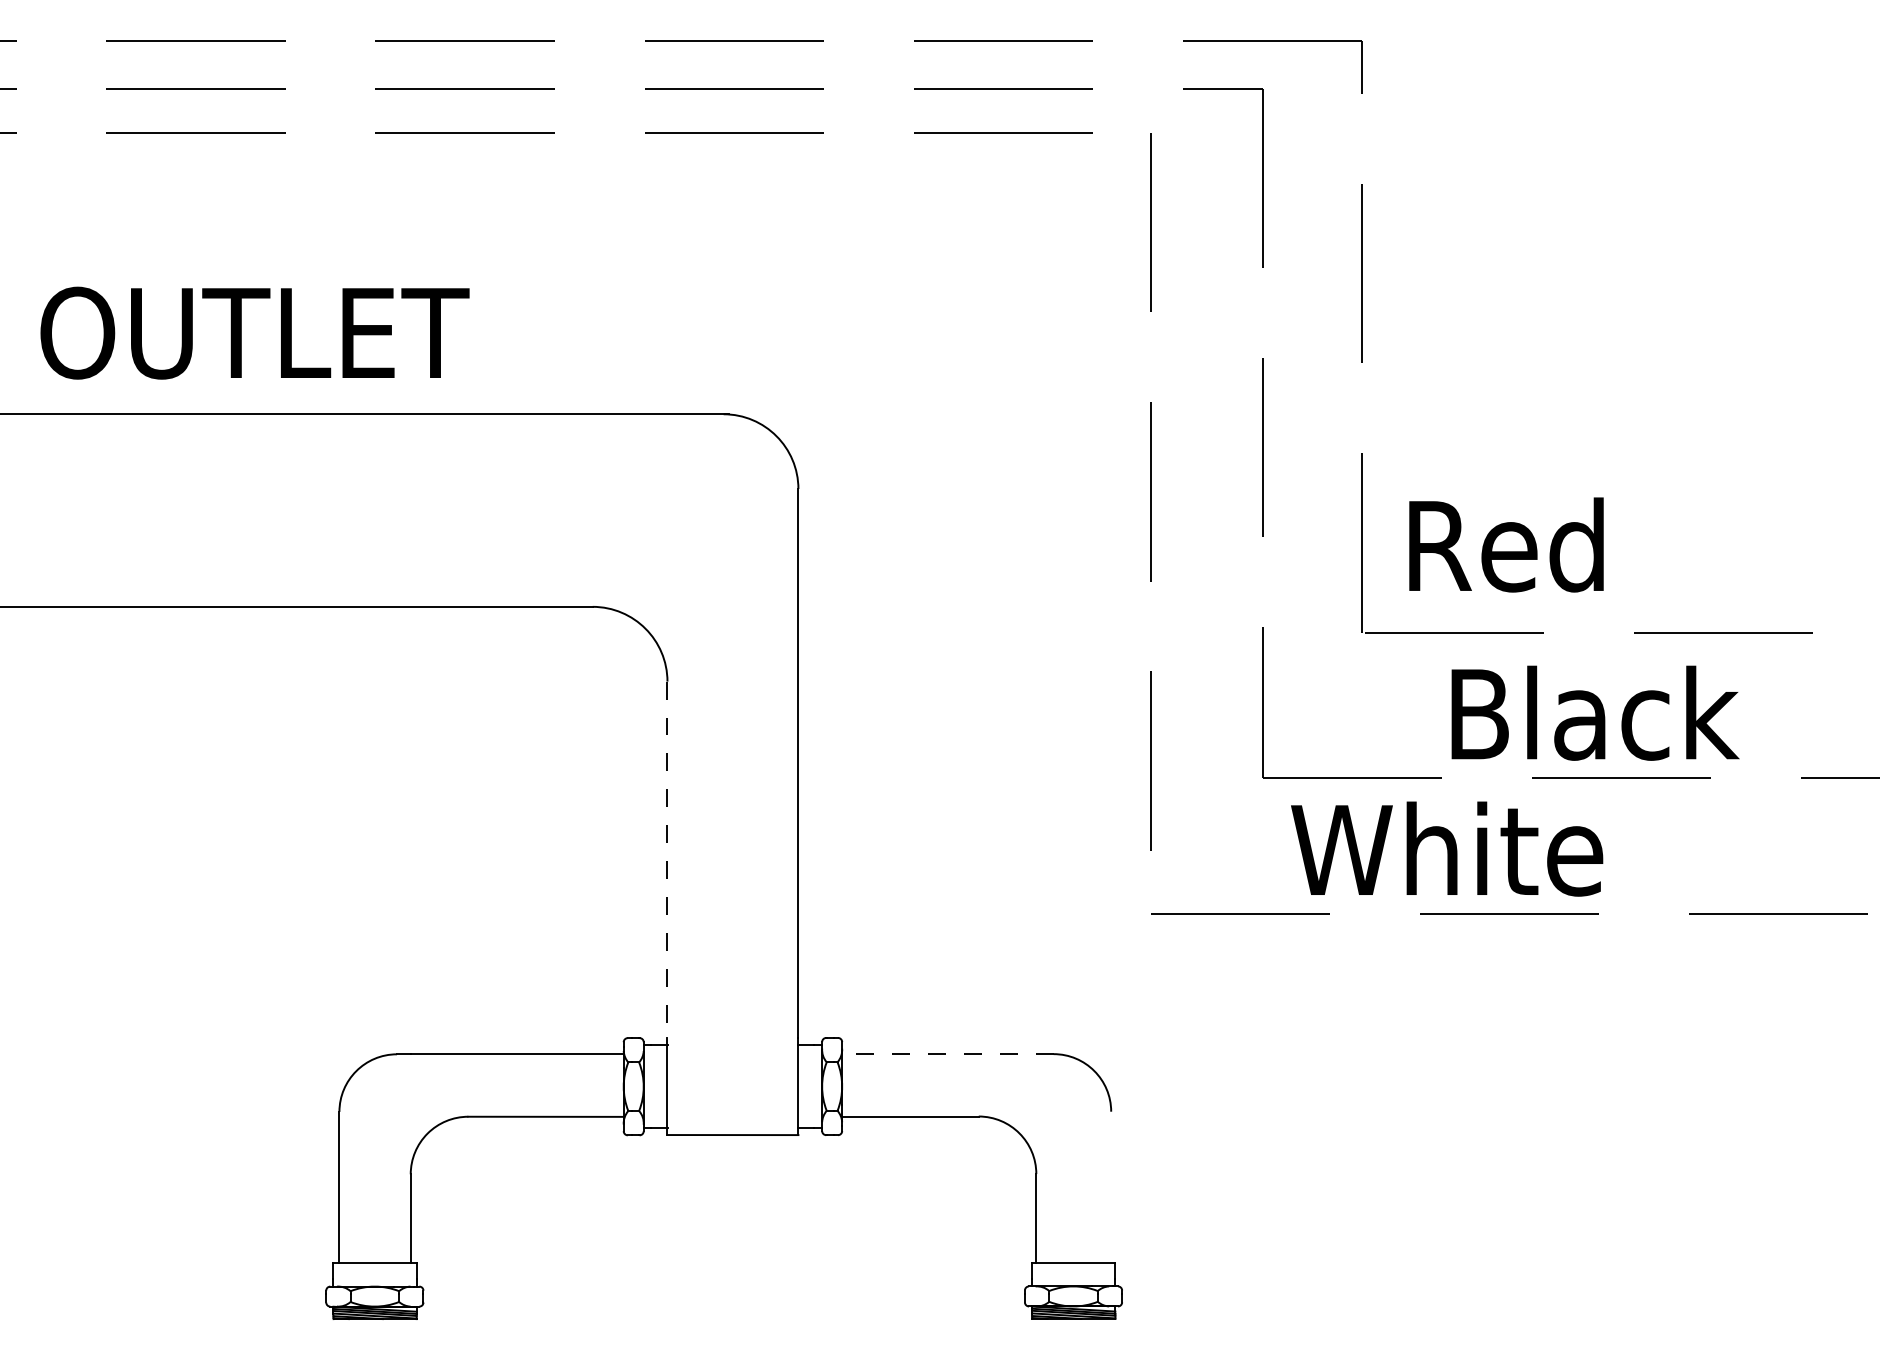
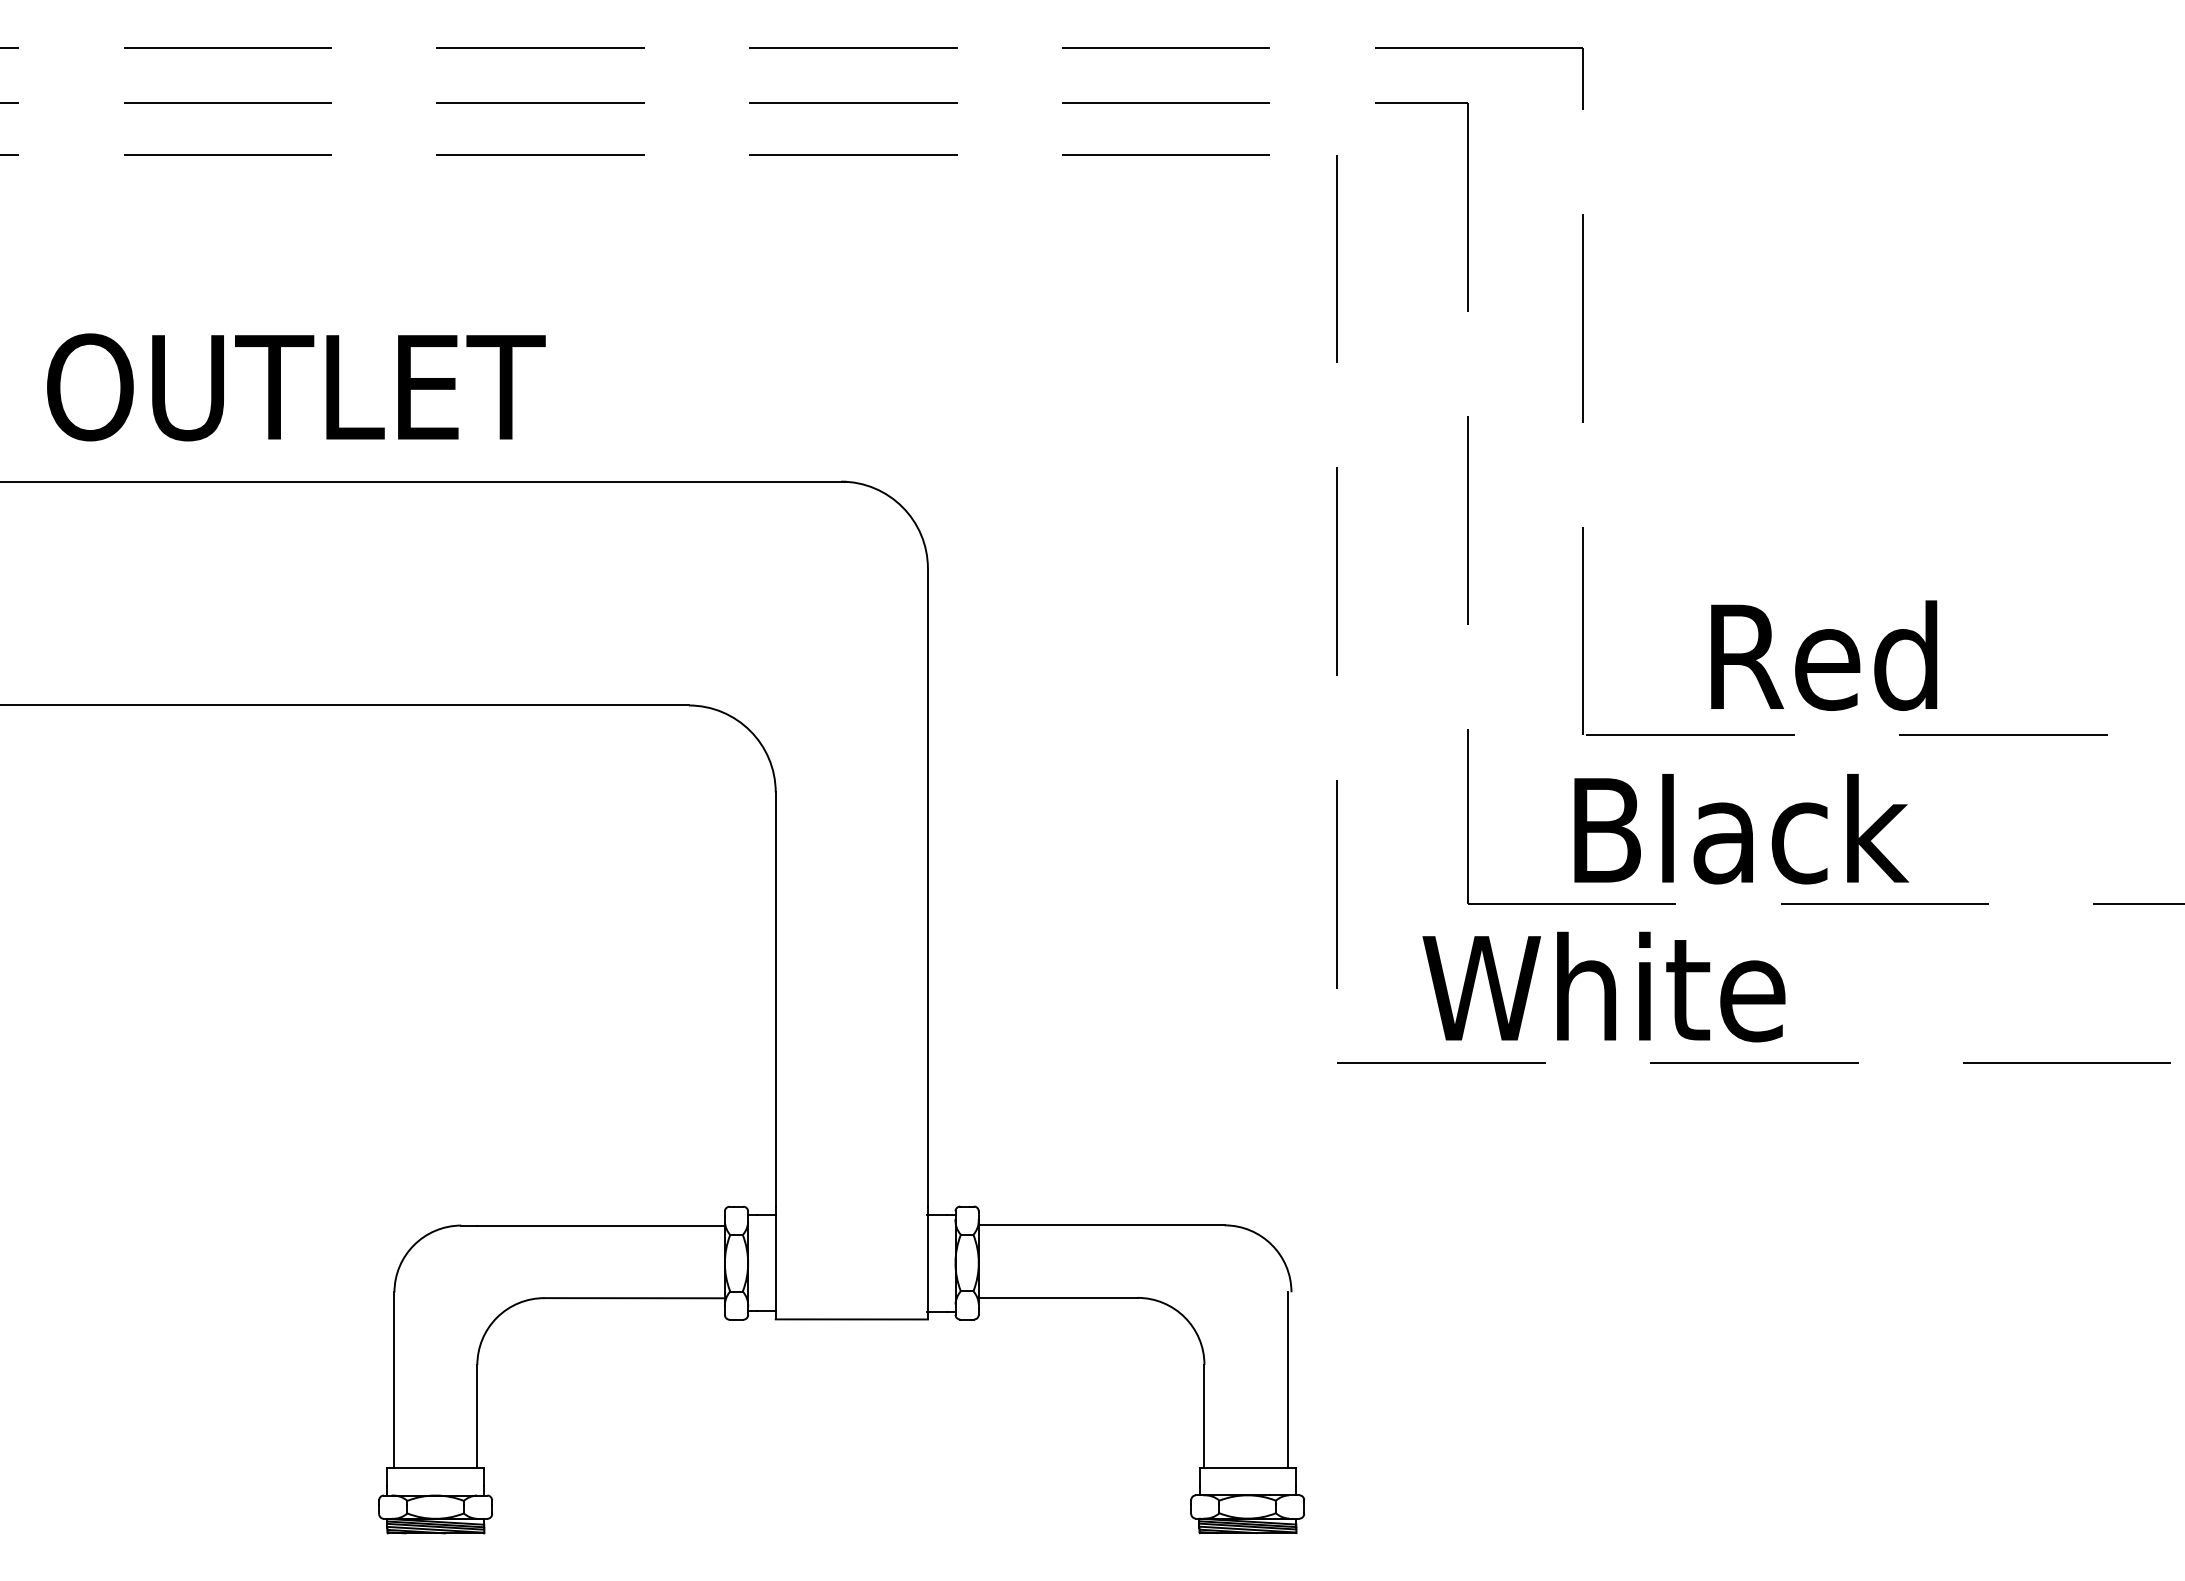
text: (1506, 544) -> (1824, 655), moved
text: (1595, 712) -> (1741, 828), moved
text: (1447, 848) -> (1604, 986), moved
line: (667, 860) -> (775, 1000), dashed -> solid
line: (948, 1054) -> (1102, 1225), dashed -> solid
line: (1108, 1186) -> (1288, 1379), added

